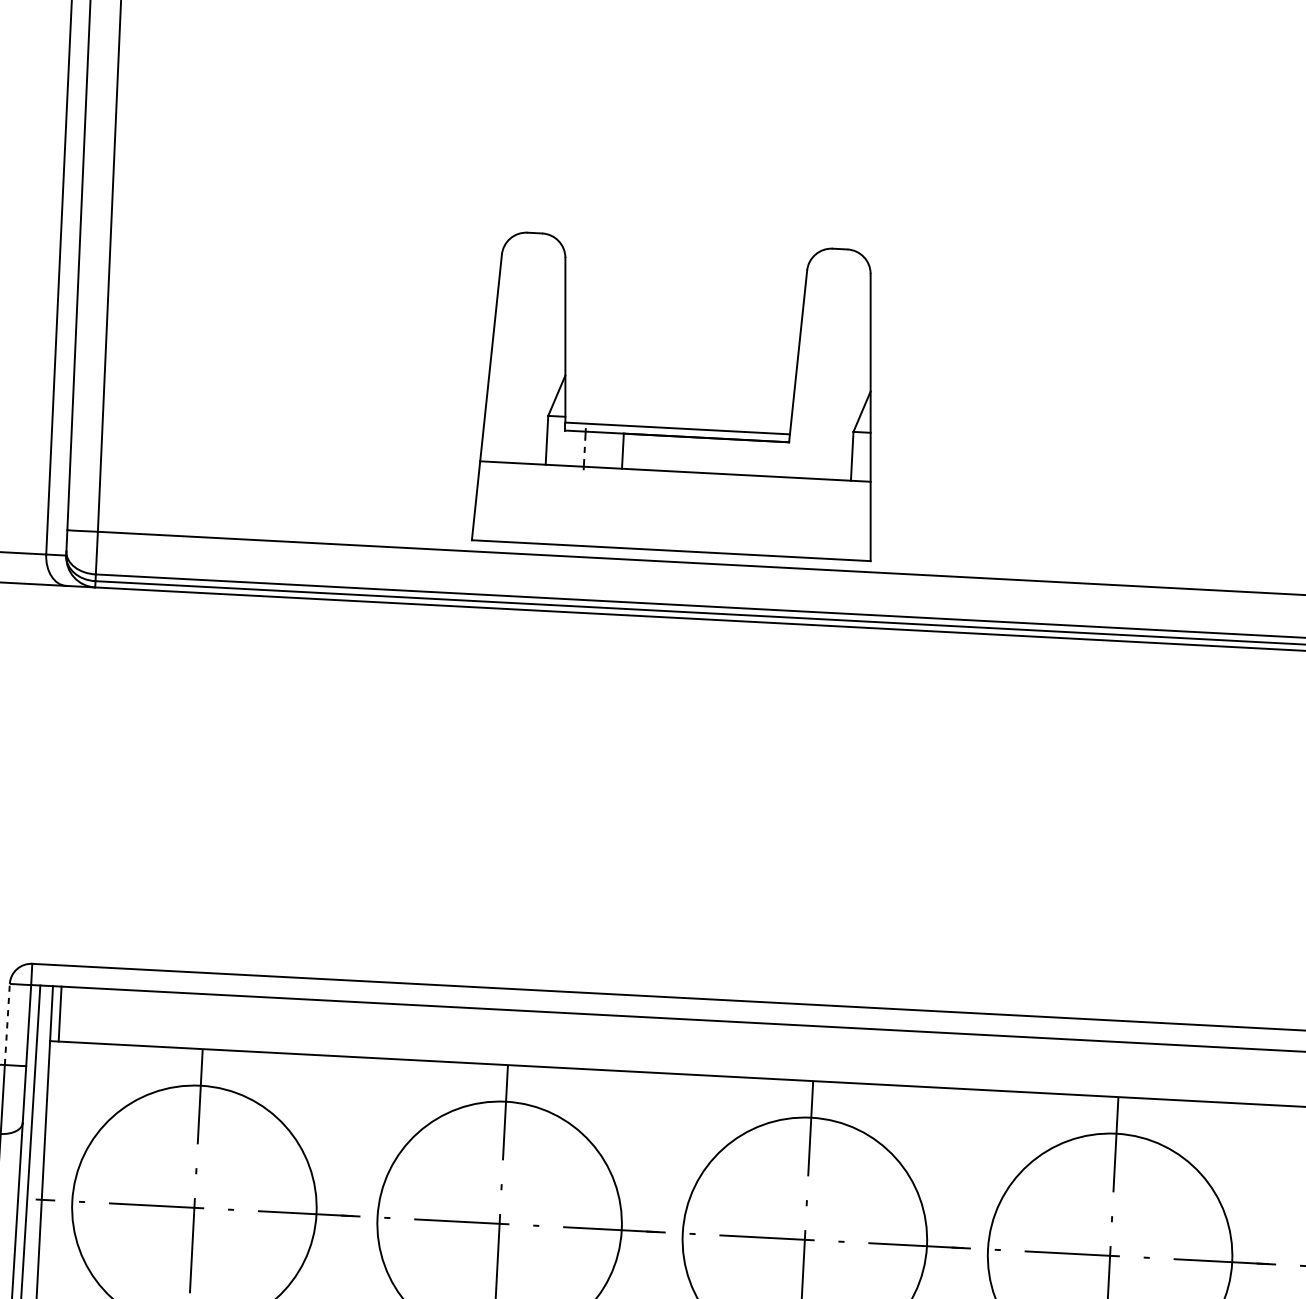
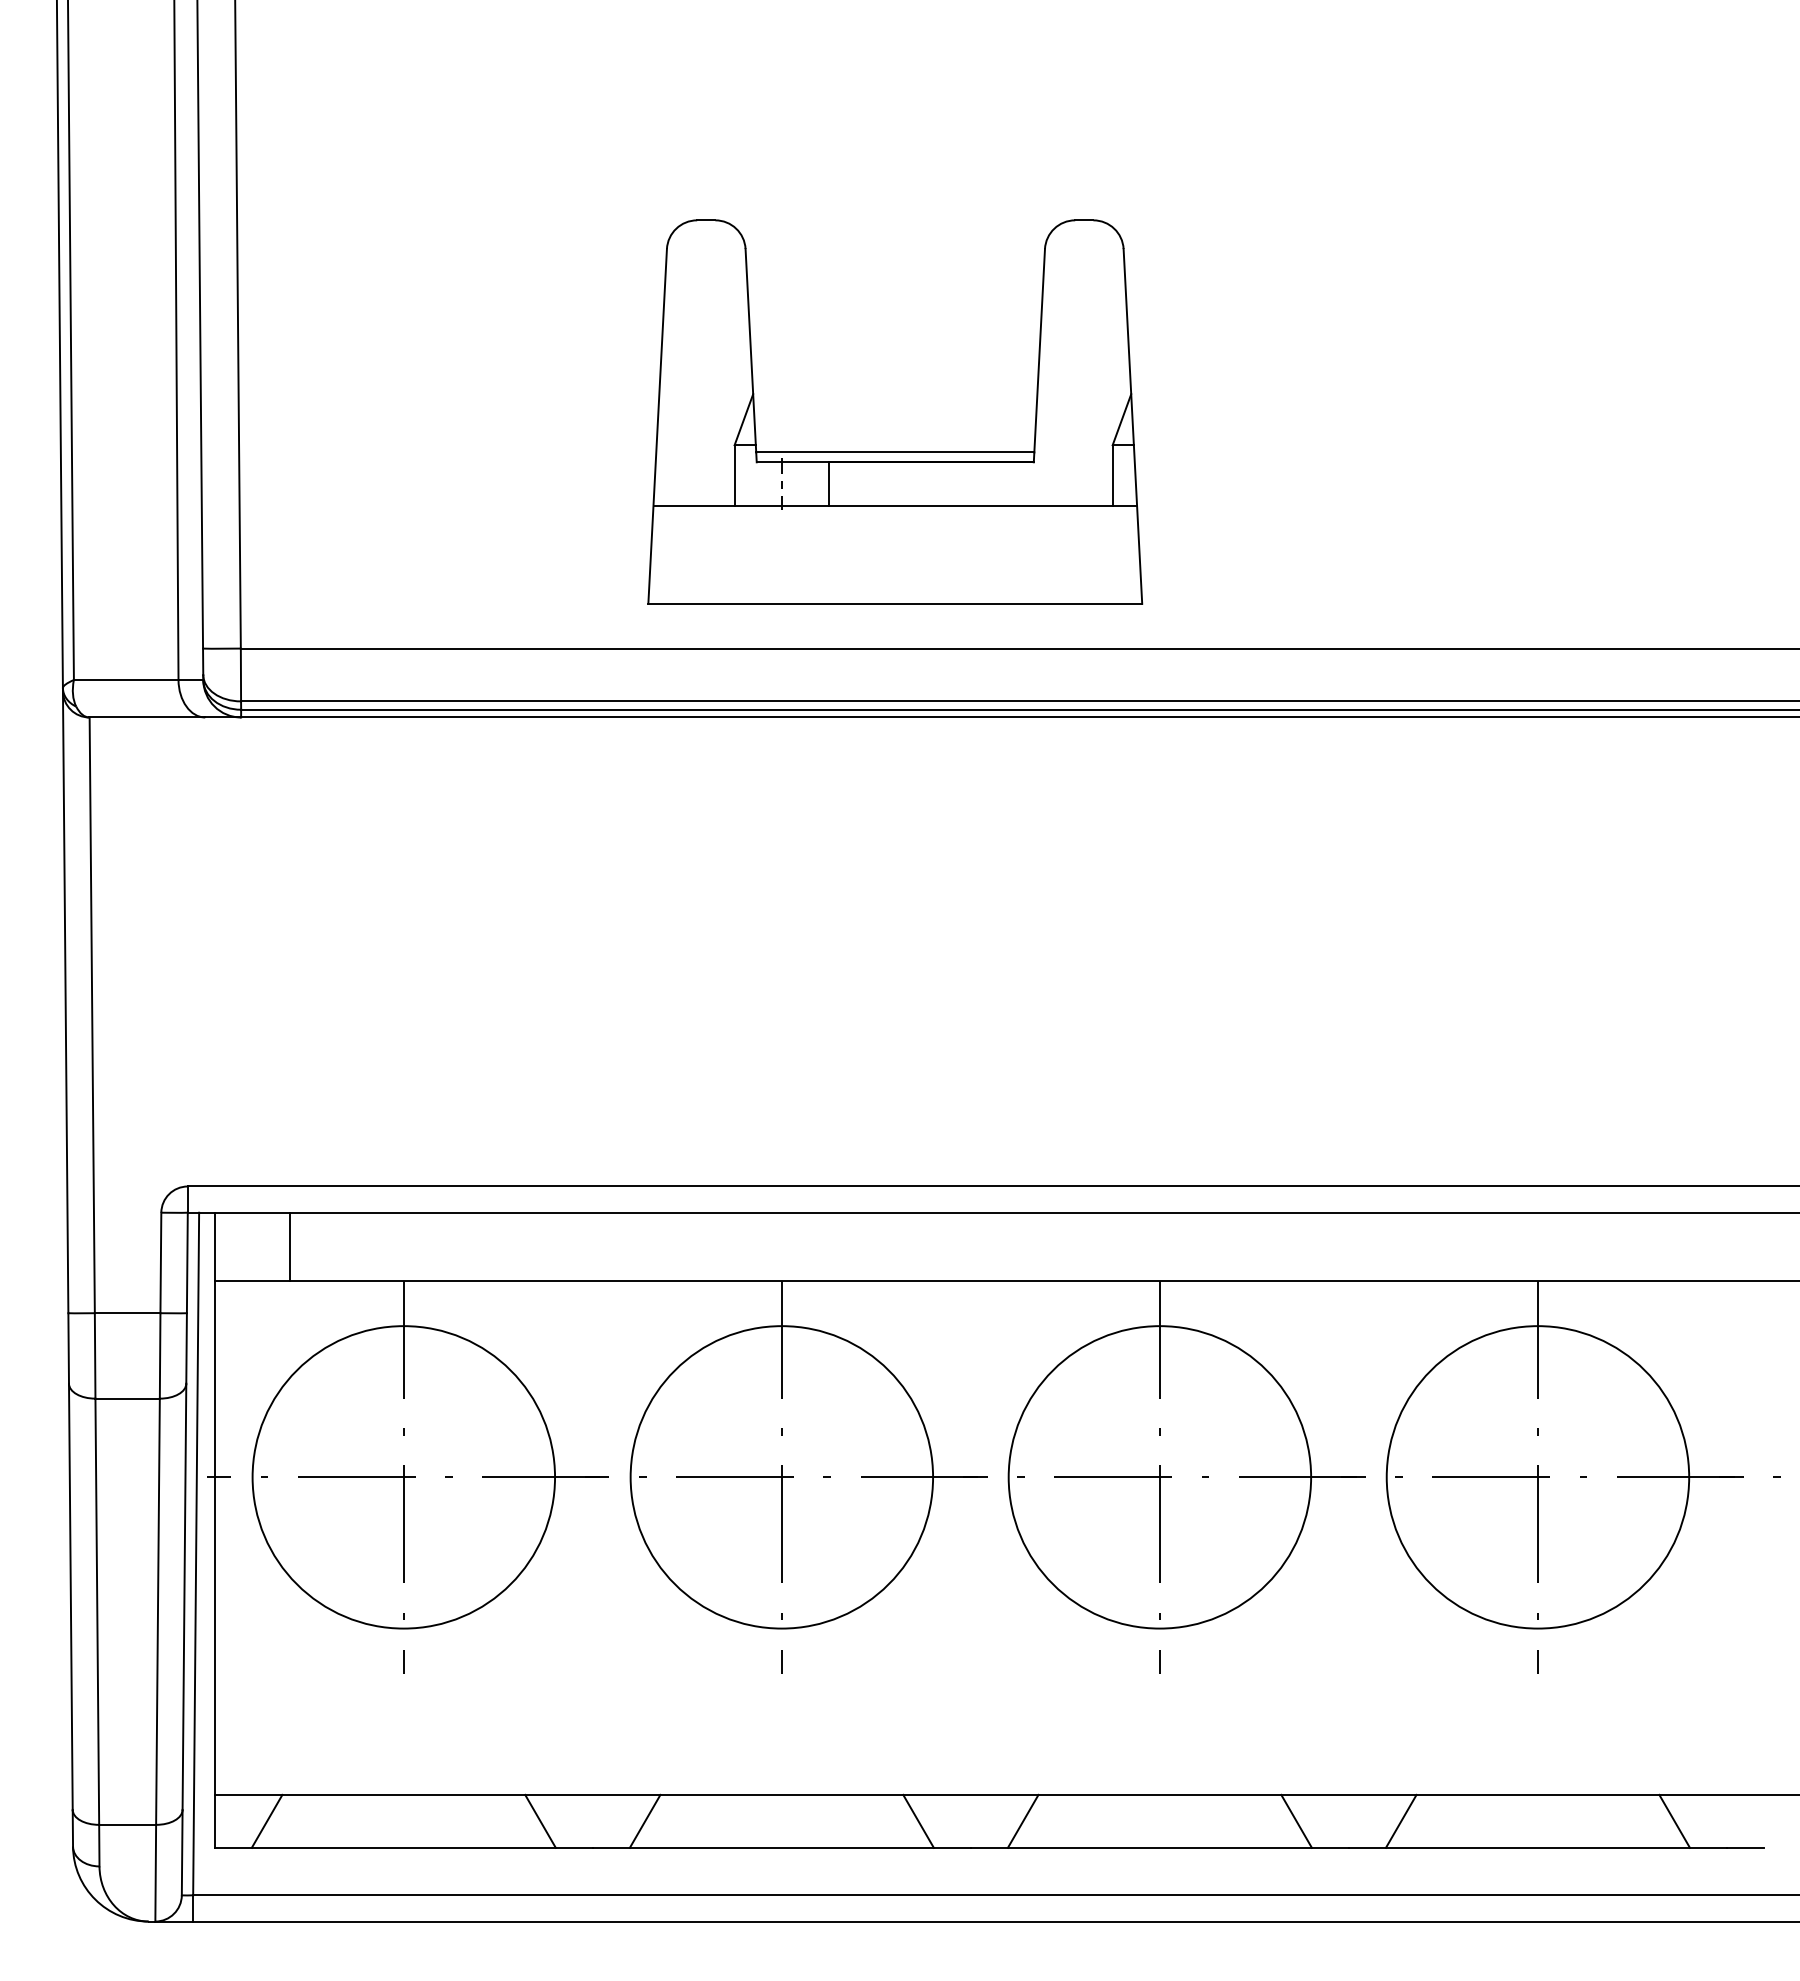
part: (677, 427) -> (895, 451), moved
line: (60, 1013) -> (290, 1246), moved
line: (7, 1024) -> (160, 1262), dashed -> solid

